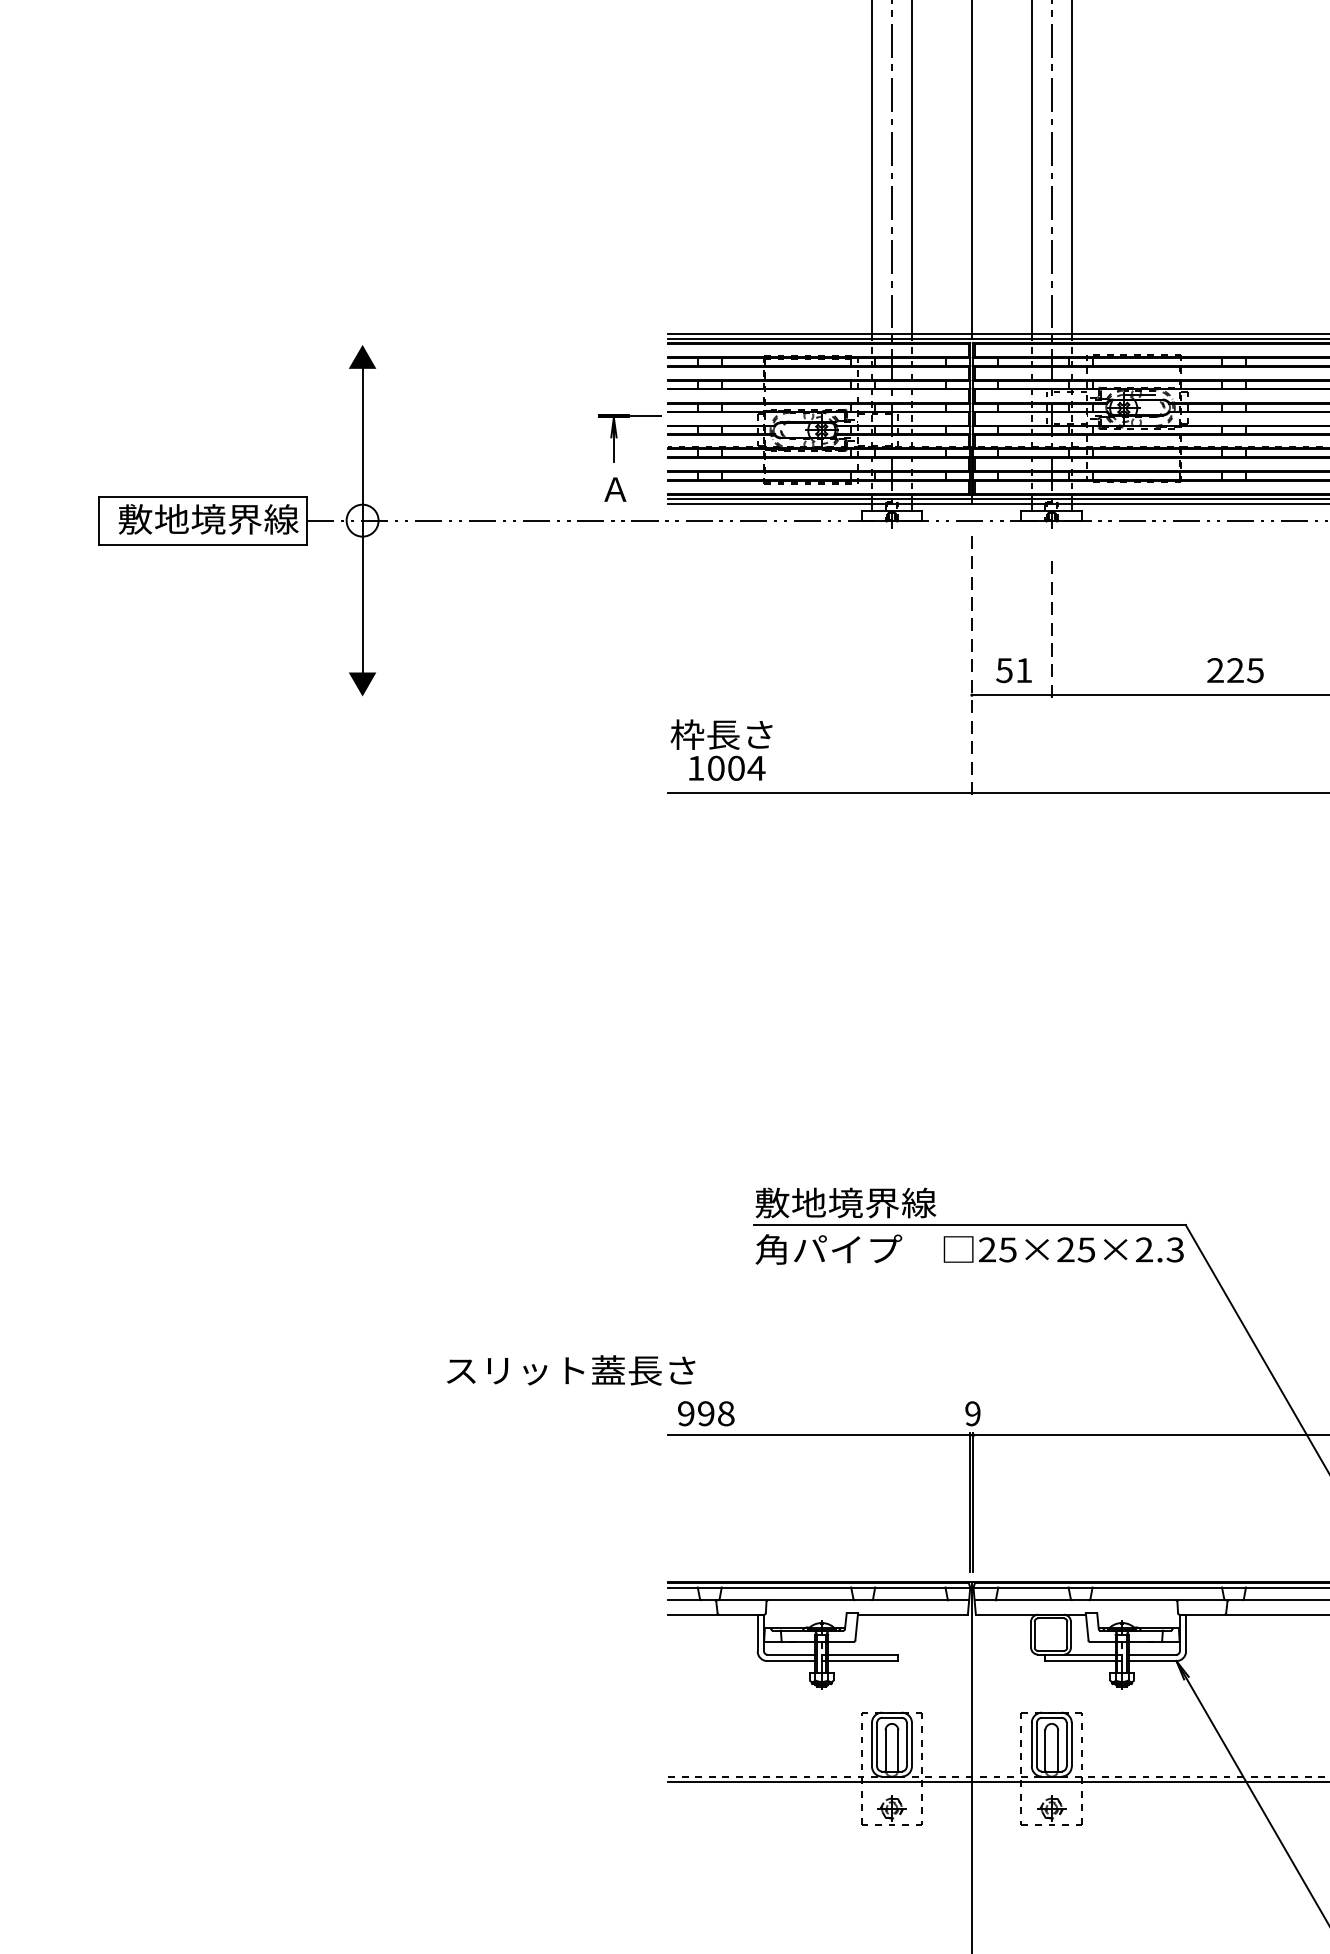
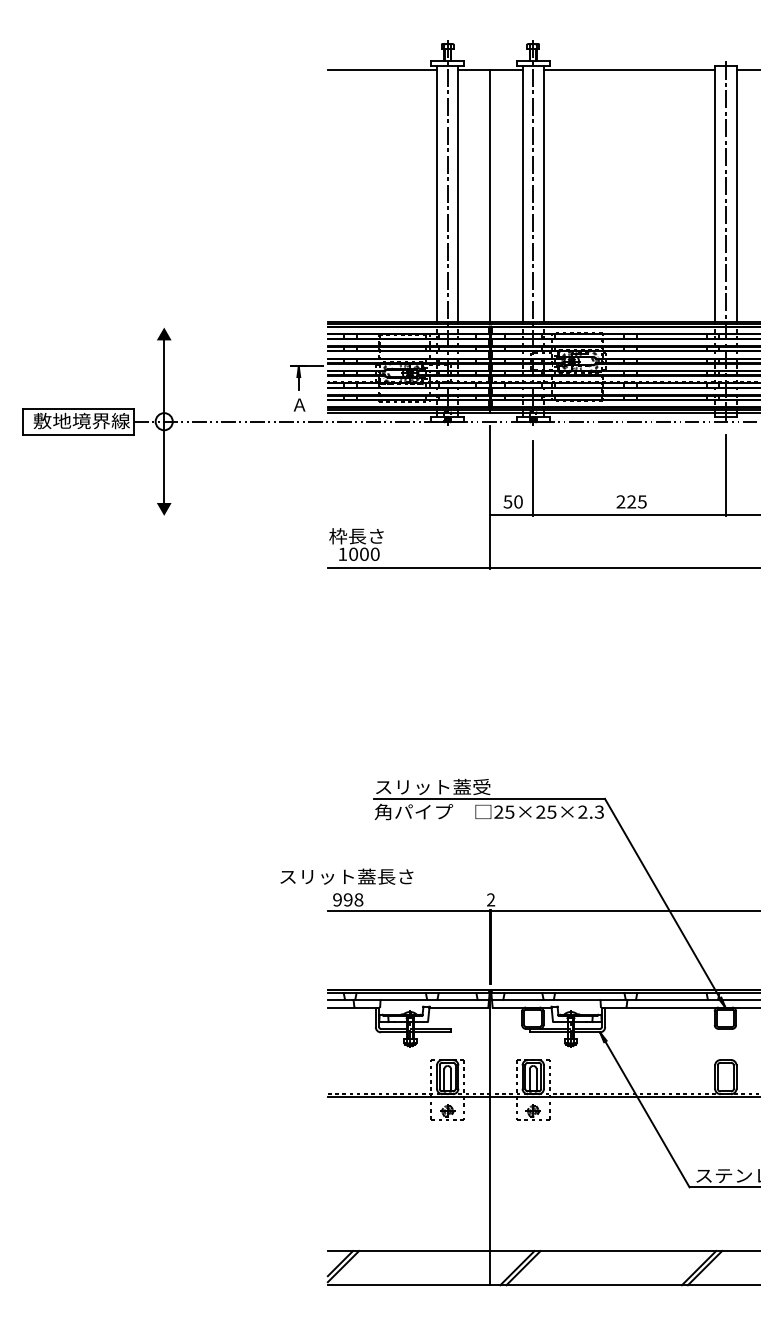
line: (1052, 626) -> (533, 478), dashed -> solid
line: (971, 662) -> (490, 497), dashed -> solid
text: (1024, 669) -> (518, 501), 51 -> 50
text: (755, 766) -> (374, 553), 1004 -> 1000
text: (863, 1201) -> (432, 786), 敷地境界線 -> スリット蓋受
text: (570, 1369) -> (346, 876), moved
text: (973, 1414) -> (491, 900), 9 -> 2

